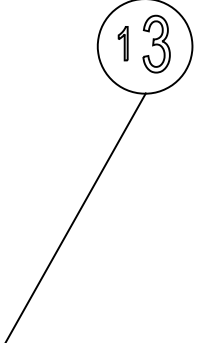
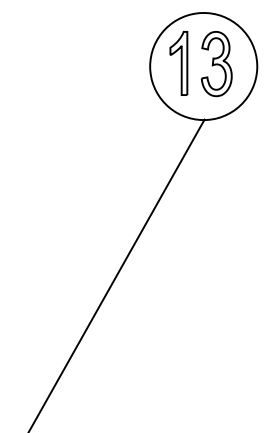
part: (122, 43) -> (178, 63), size x1.67

